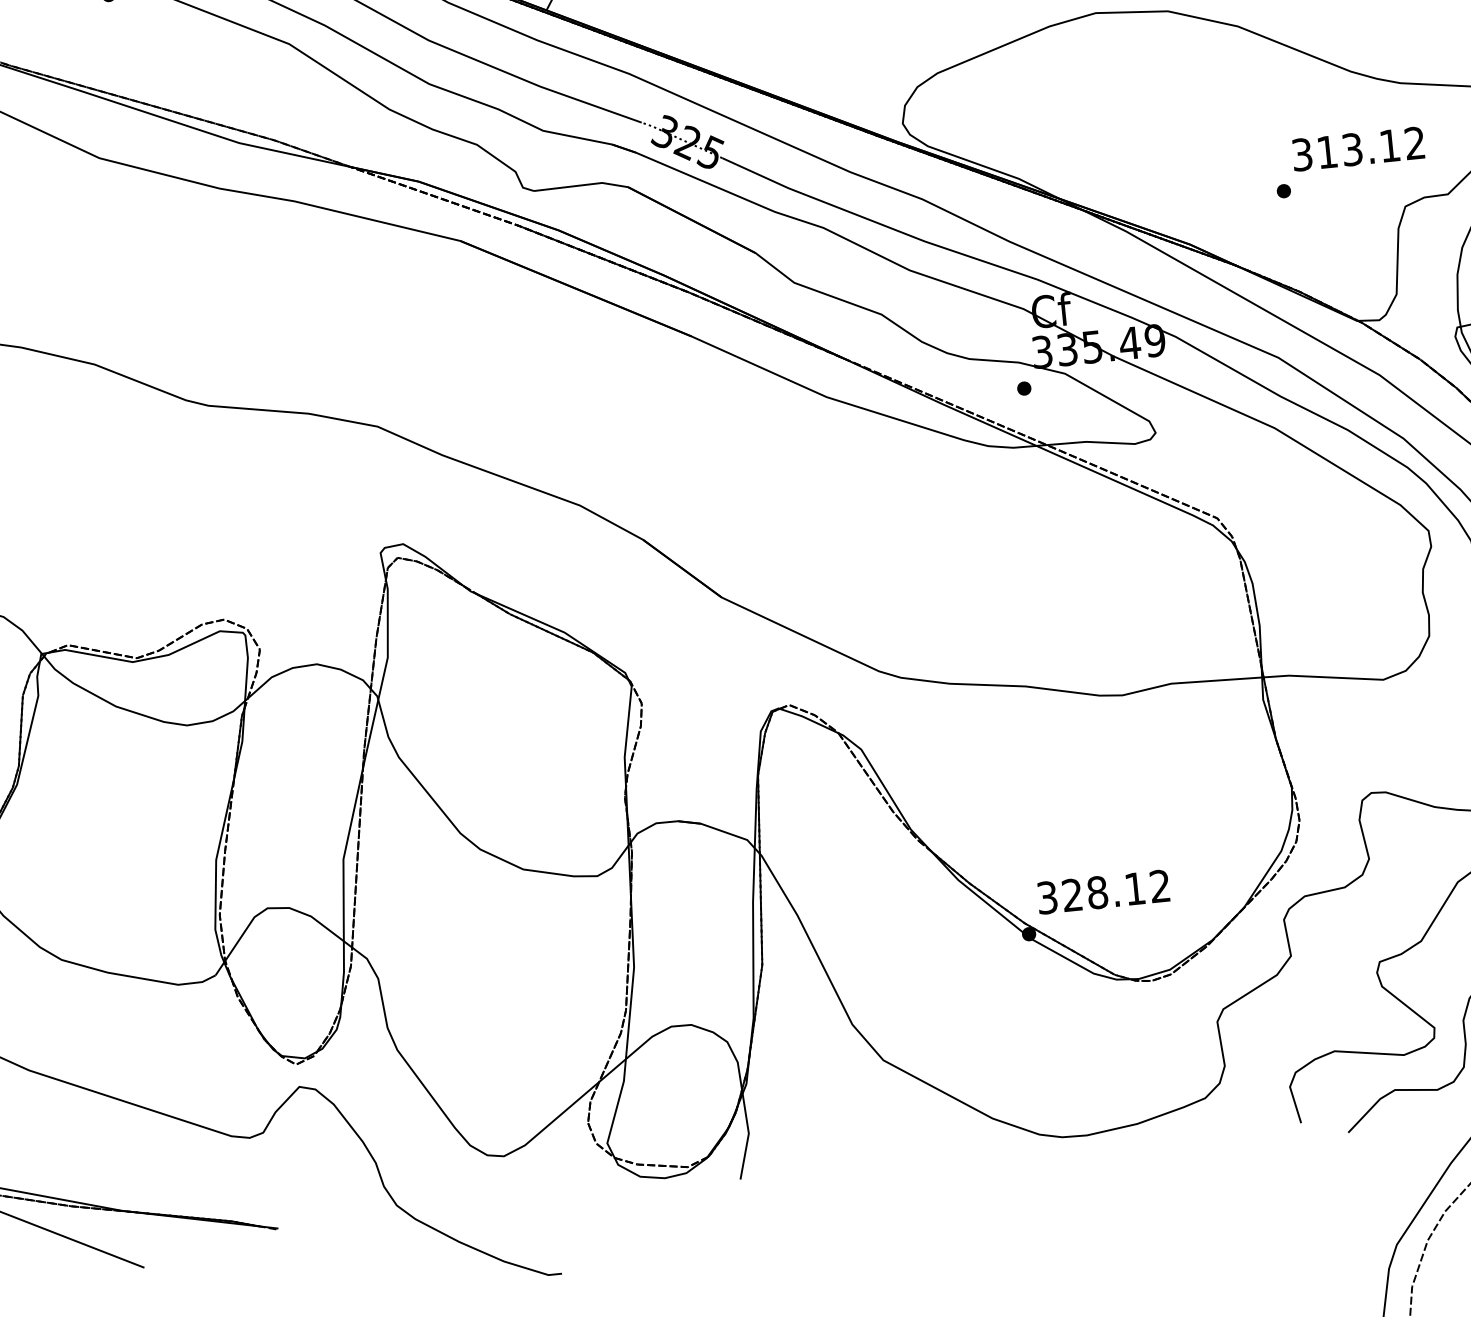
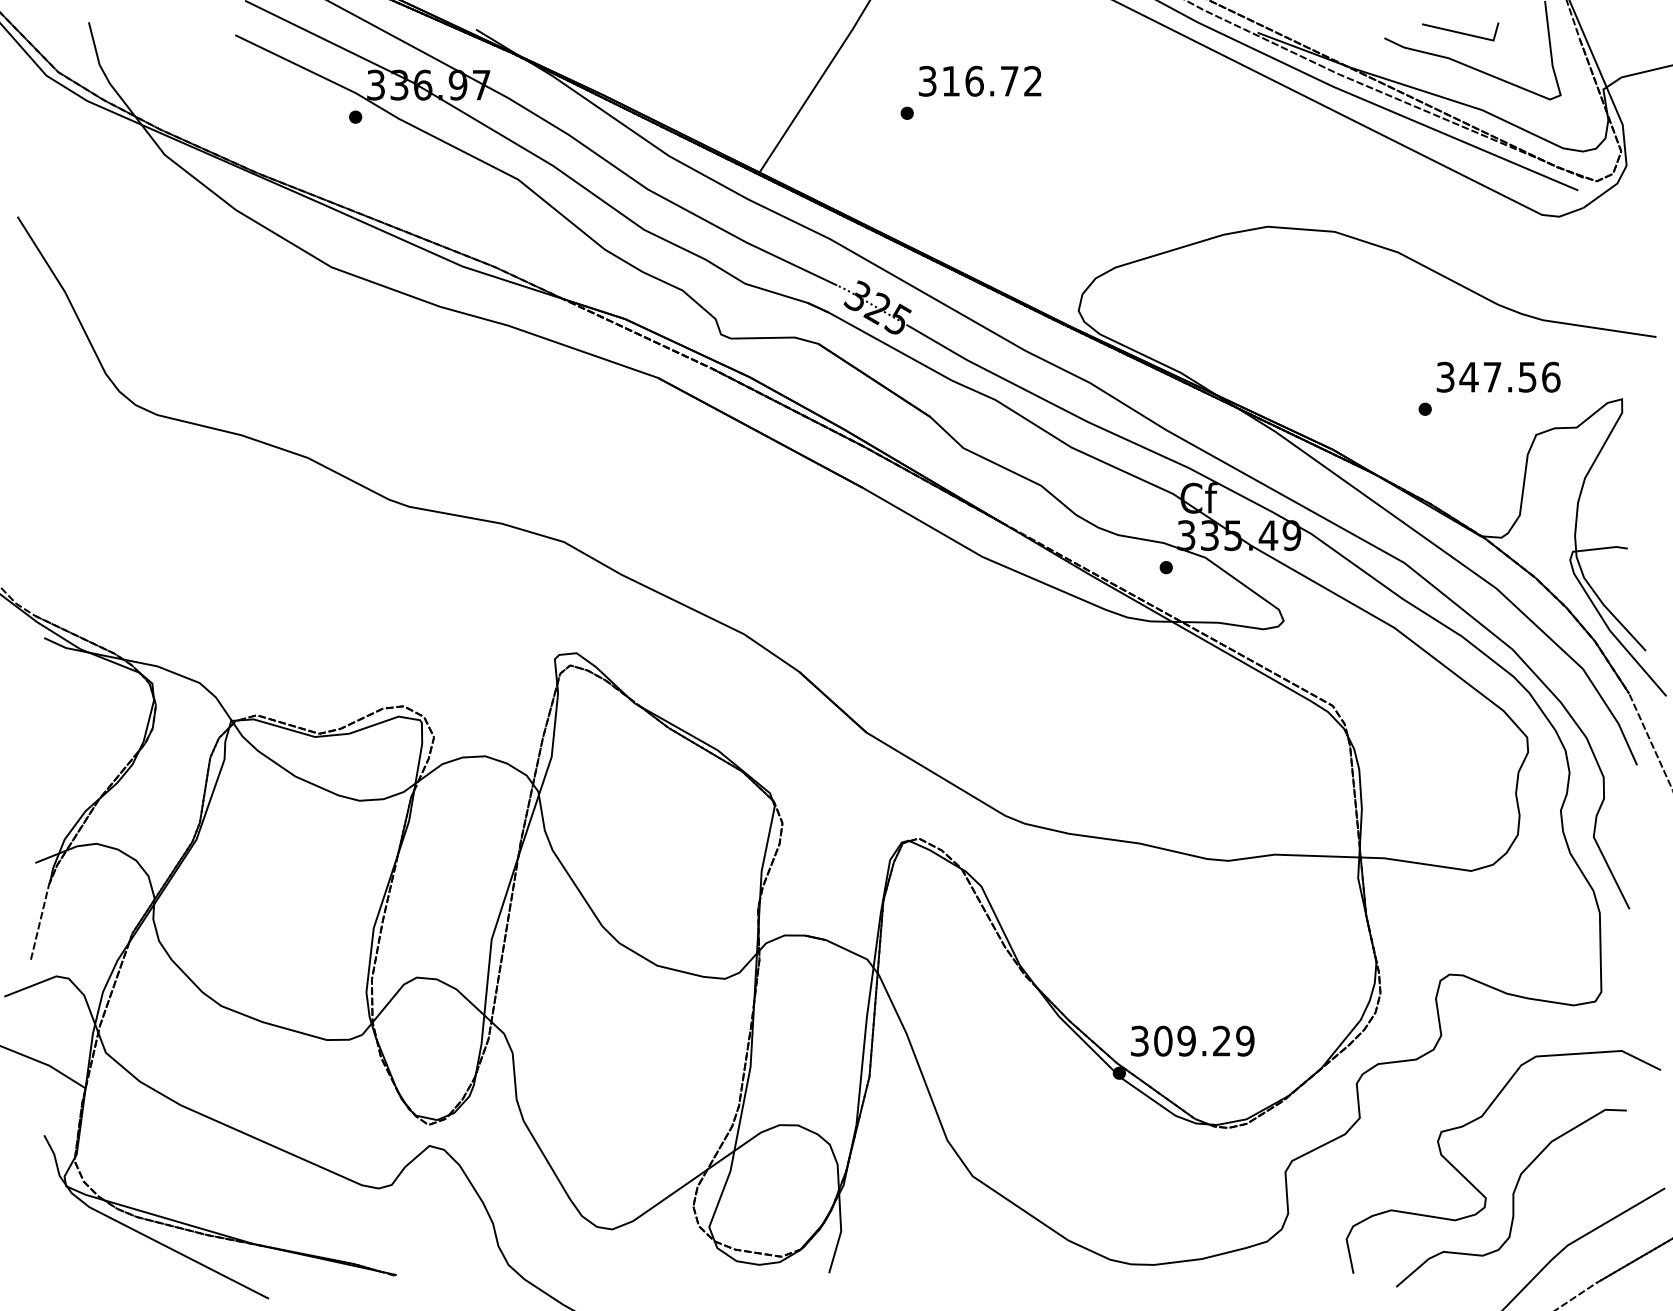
text: (1370, 146) -> (1509, 376), 313.12 -> 347.56
text: (1116, 889) -> (1204, 1040), 328.12 -> 309.29

